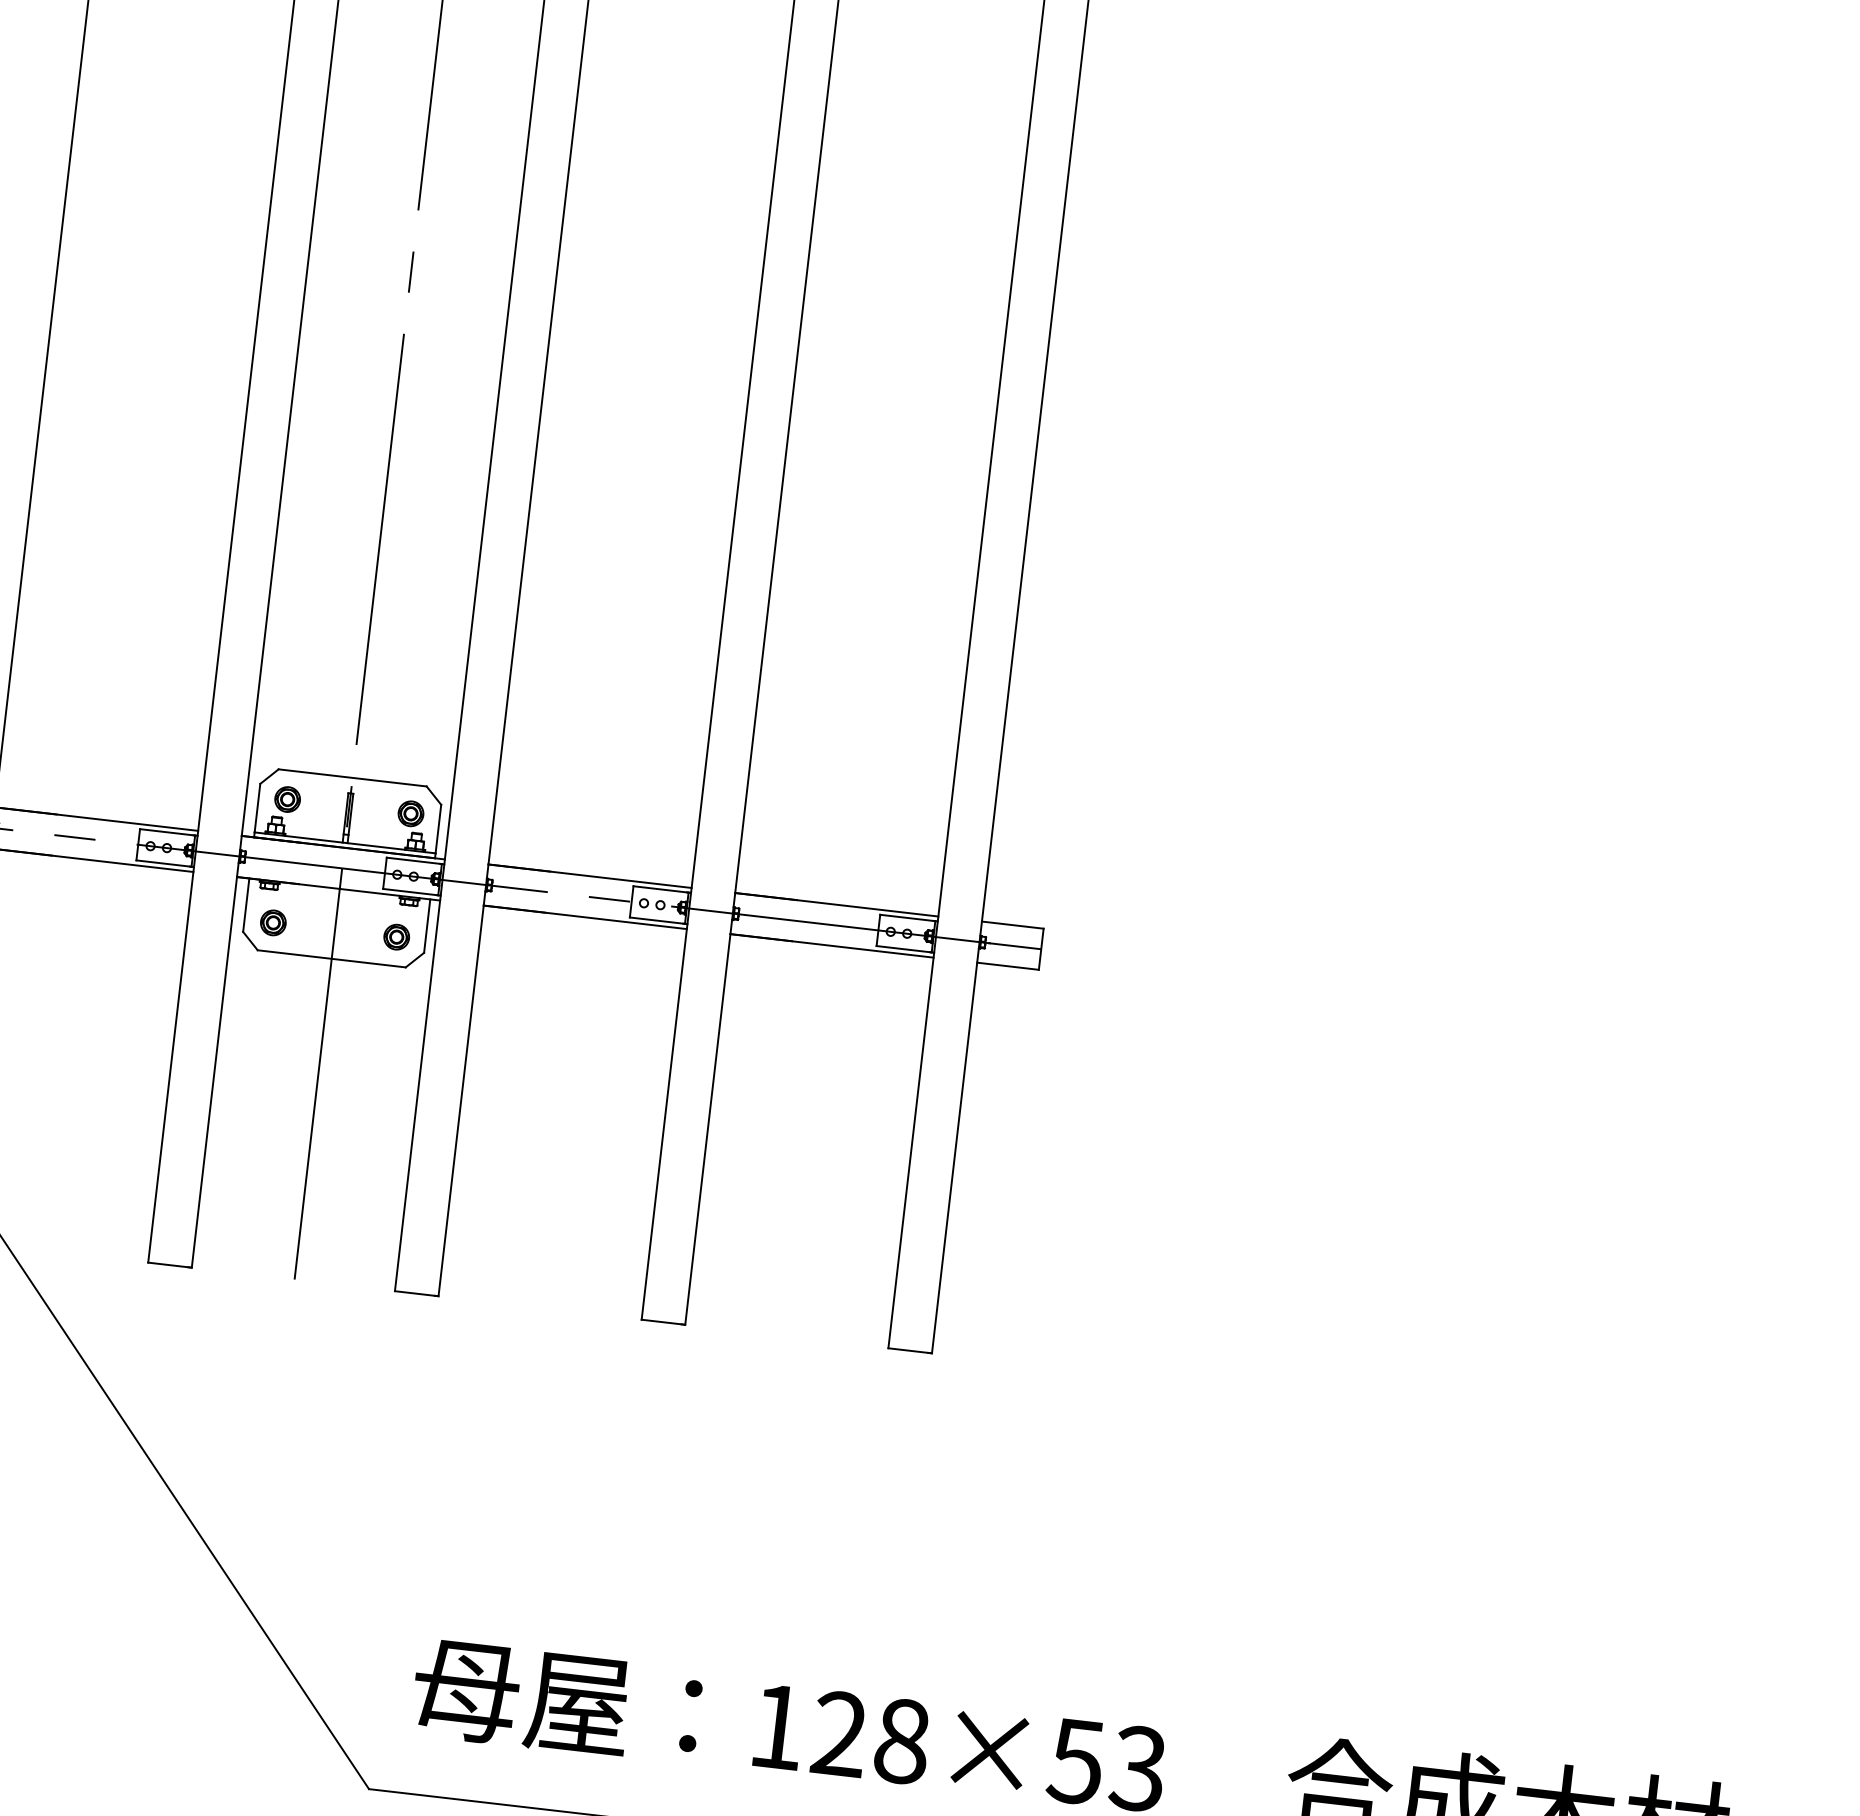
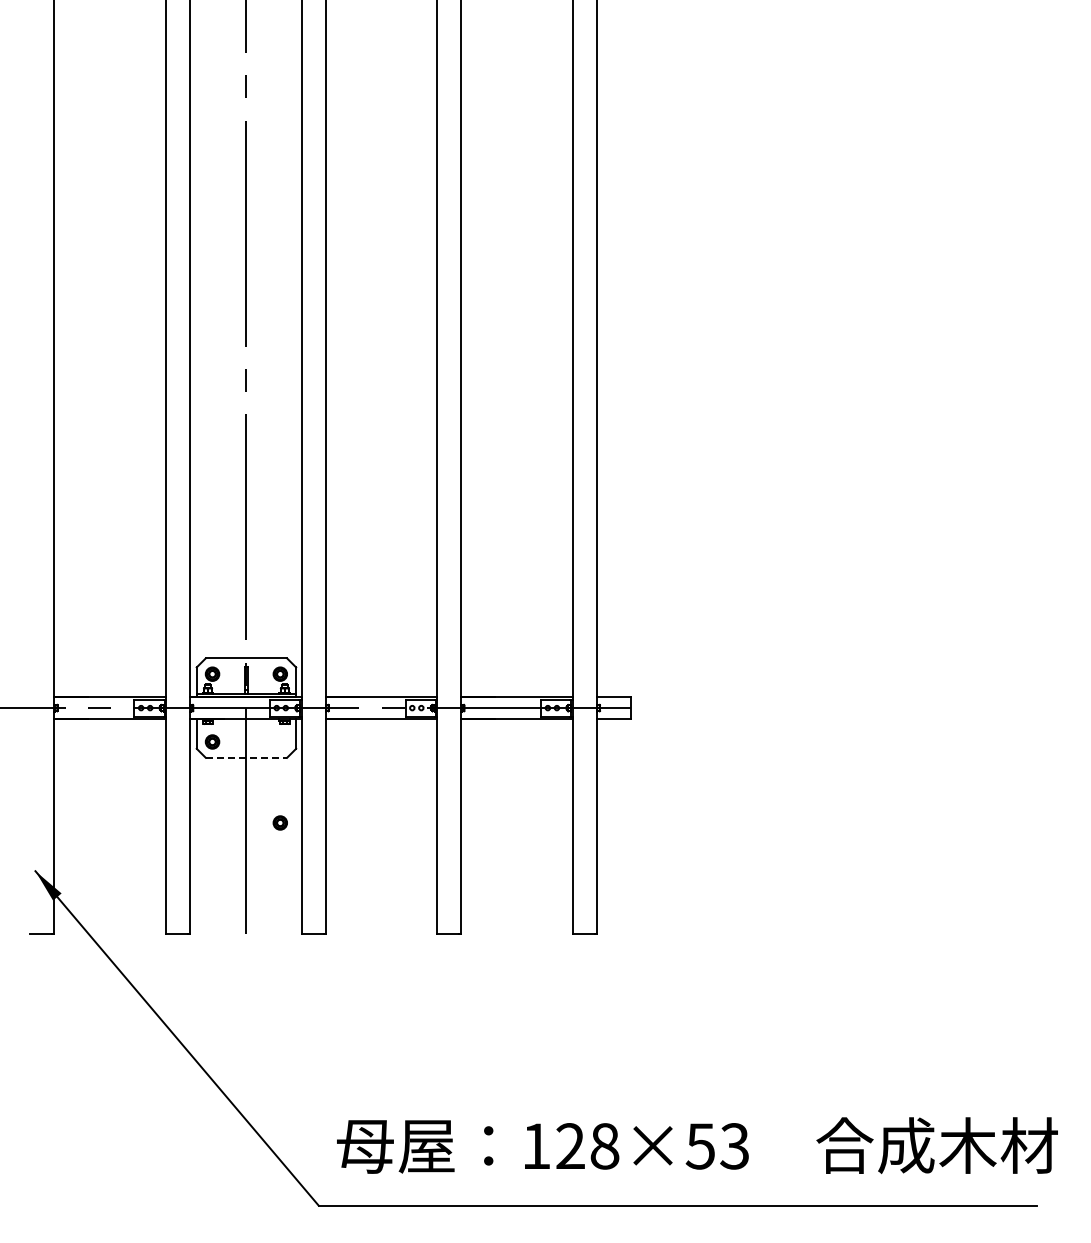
part: (395, 936) -> (279, 822), moved
line: (331, 958) -> (246, 757), solid -> dashed

